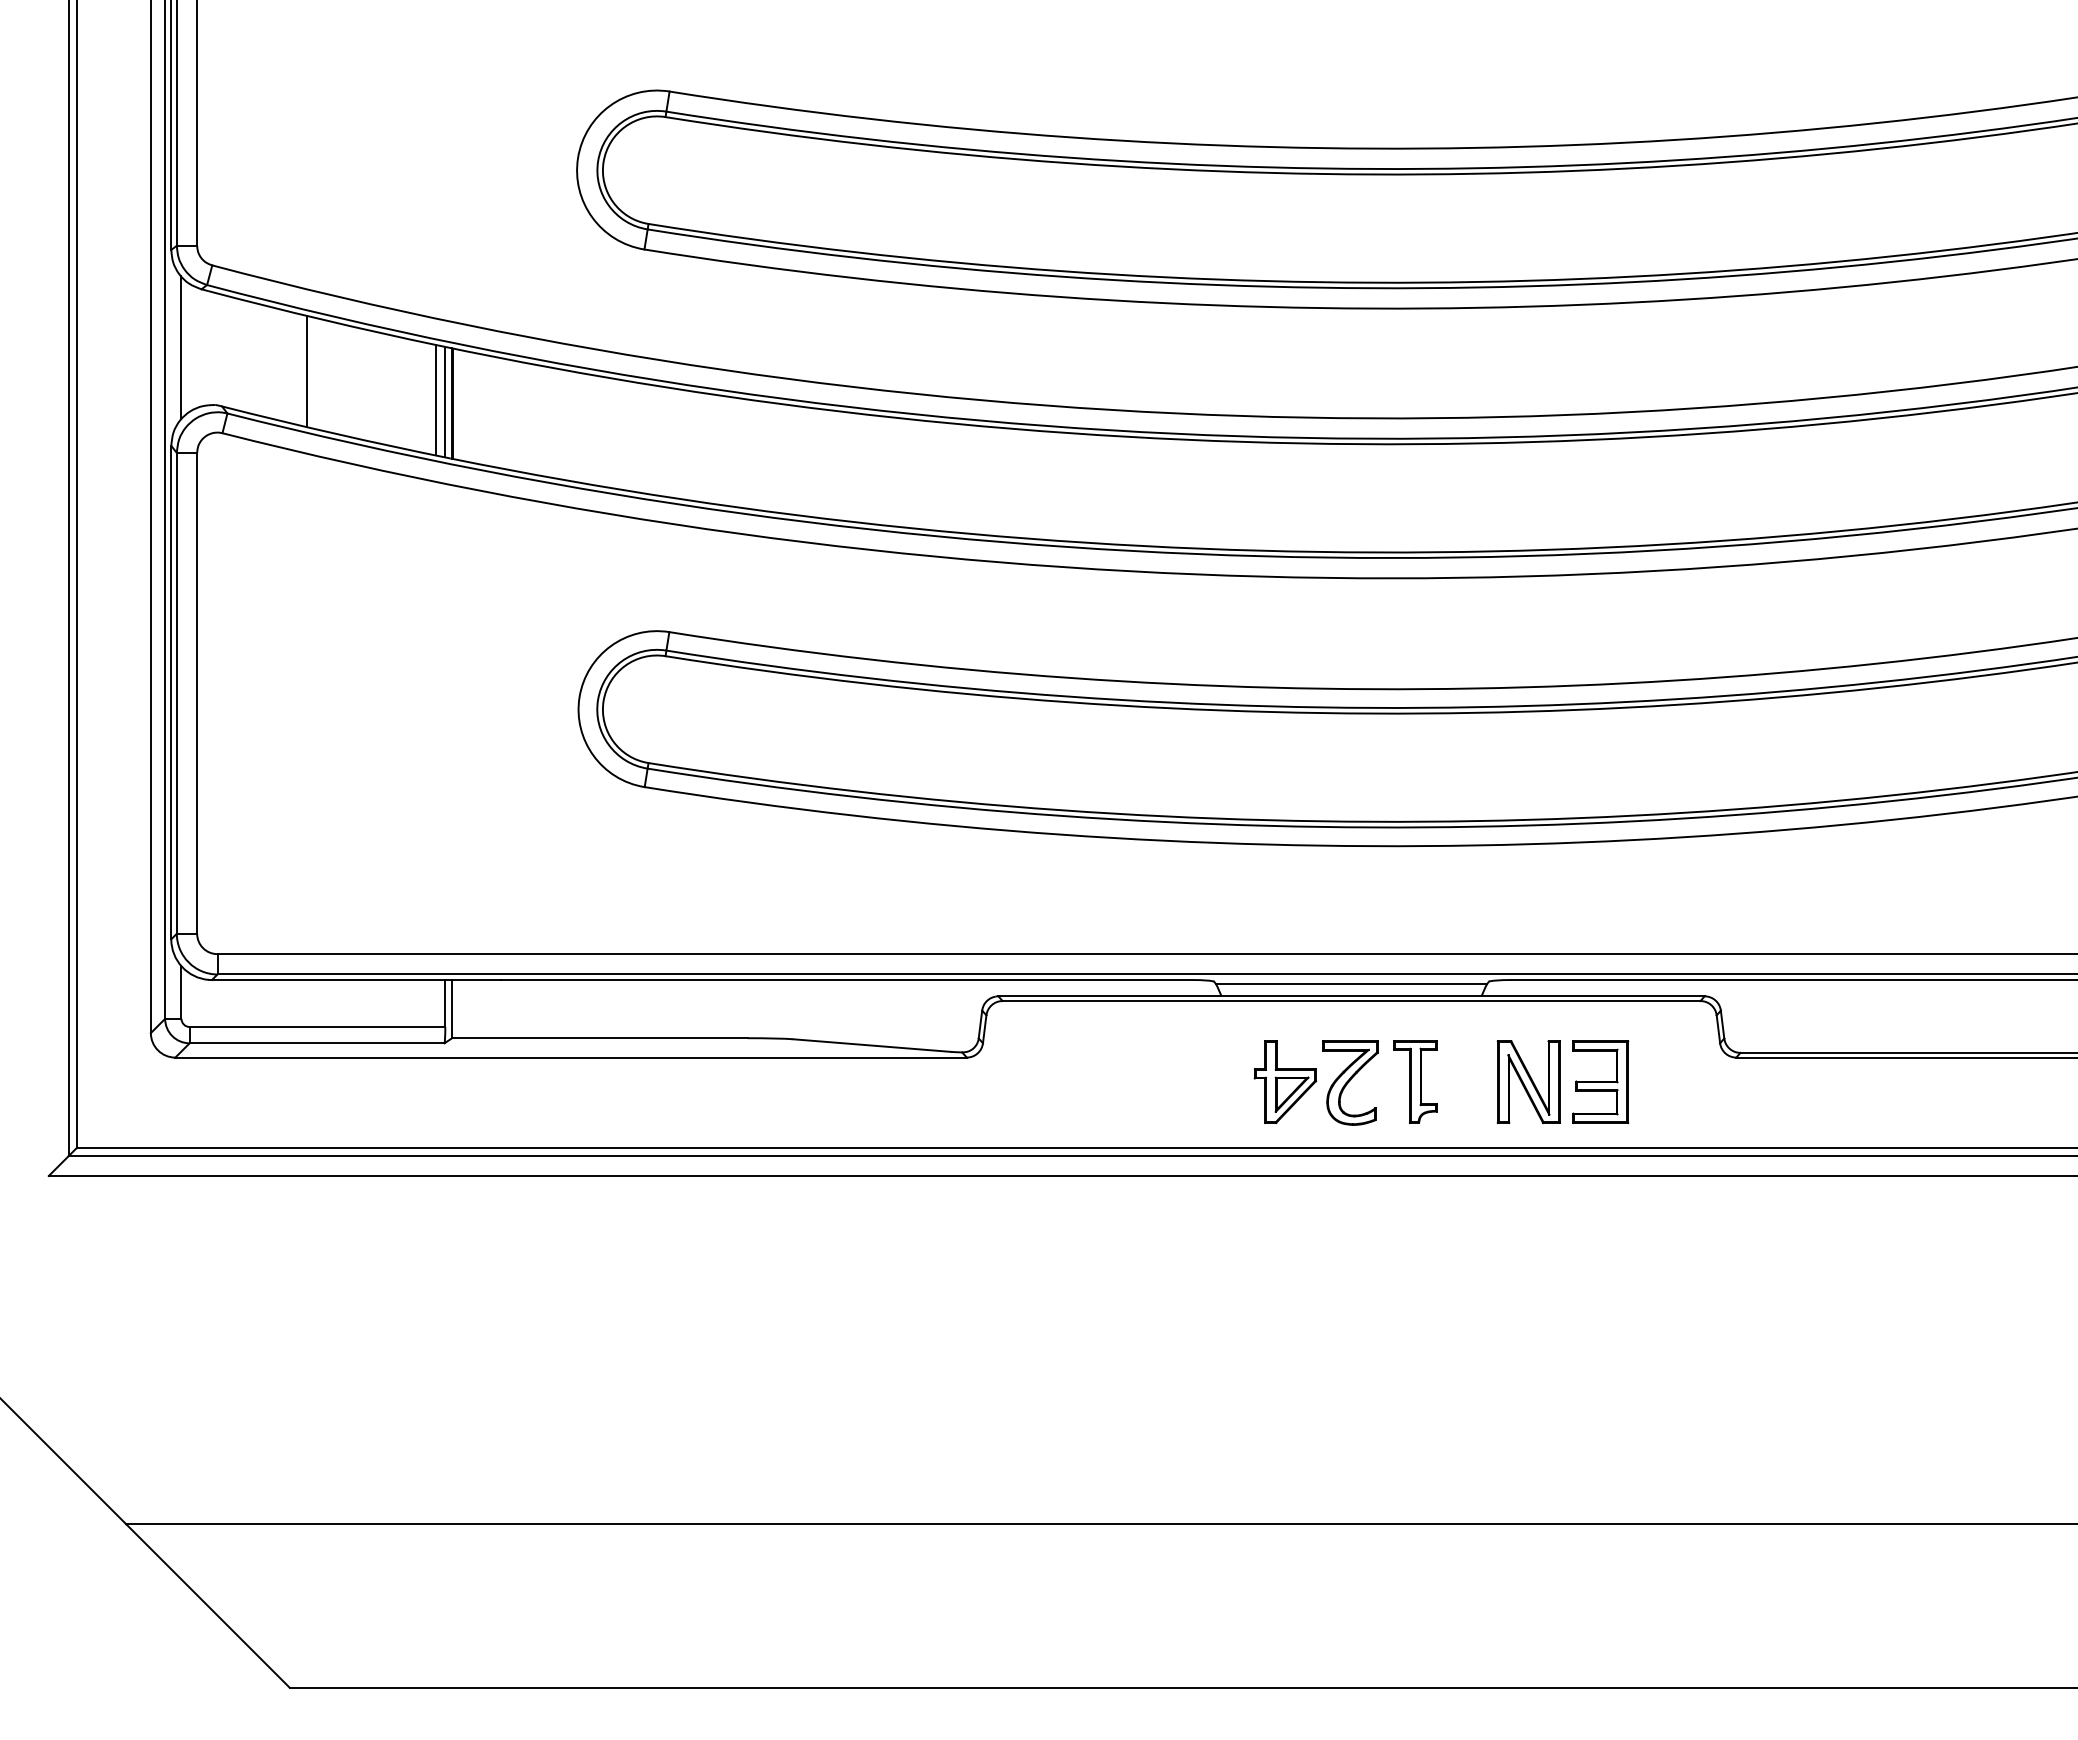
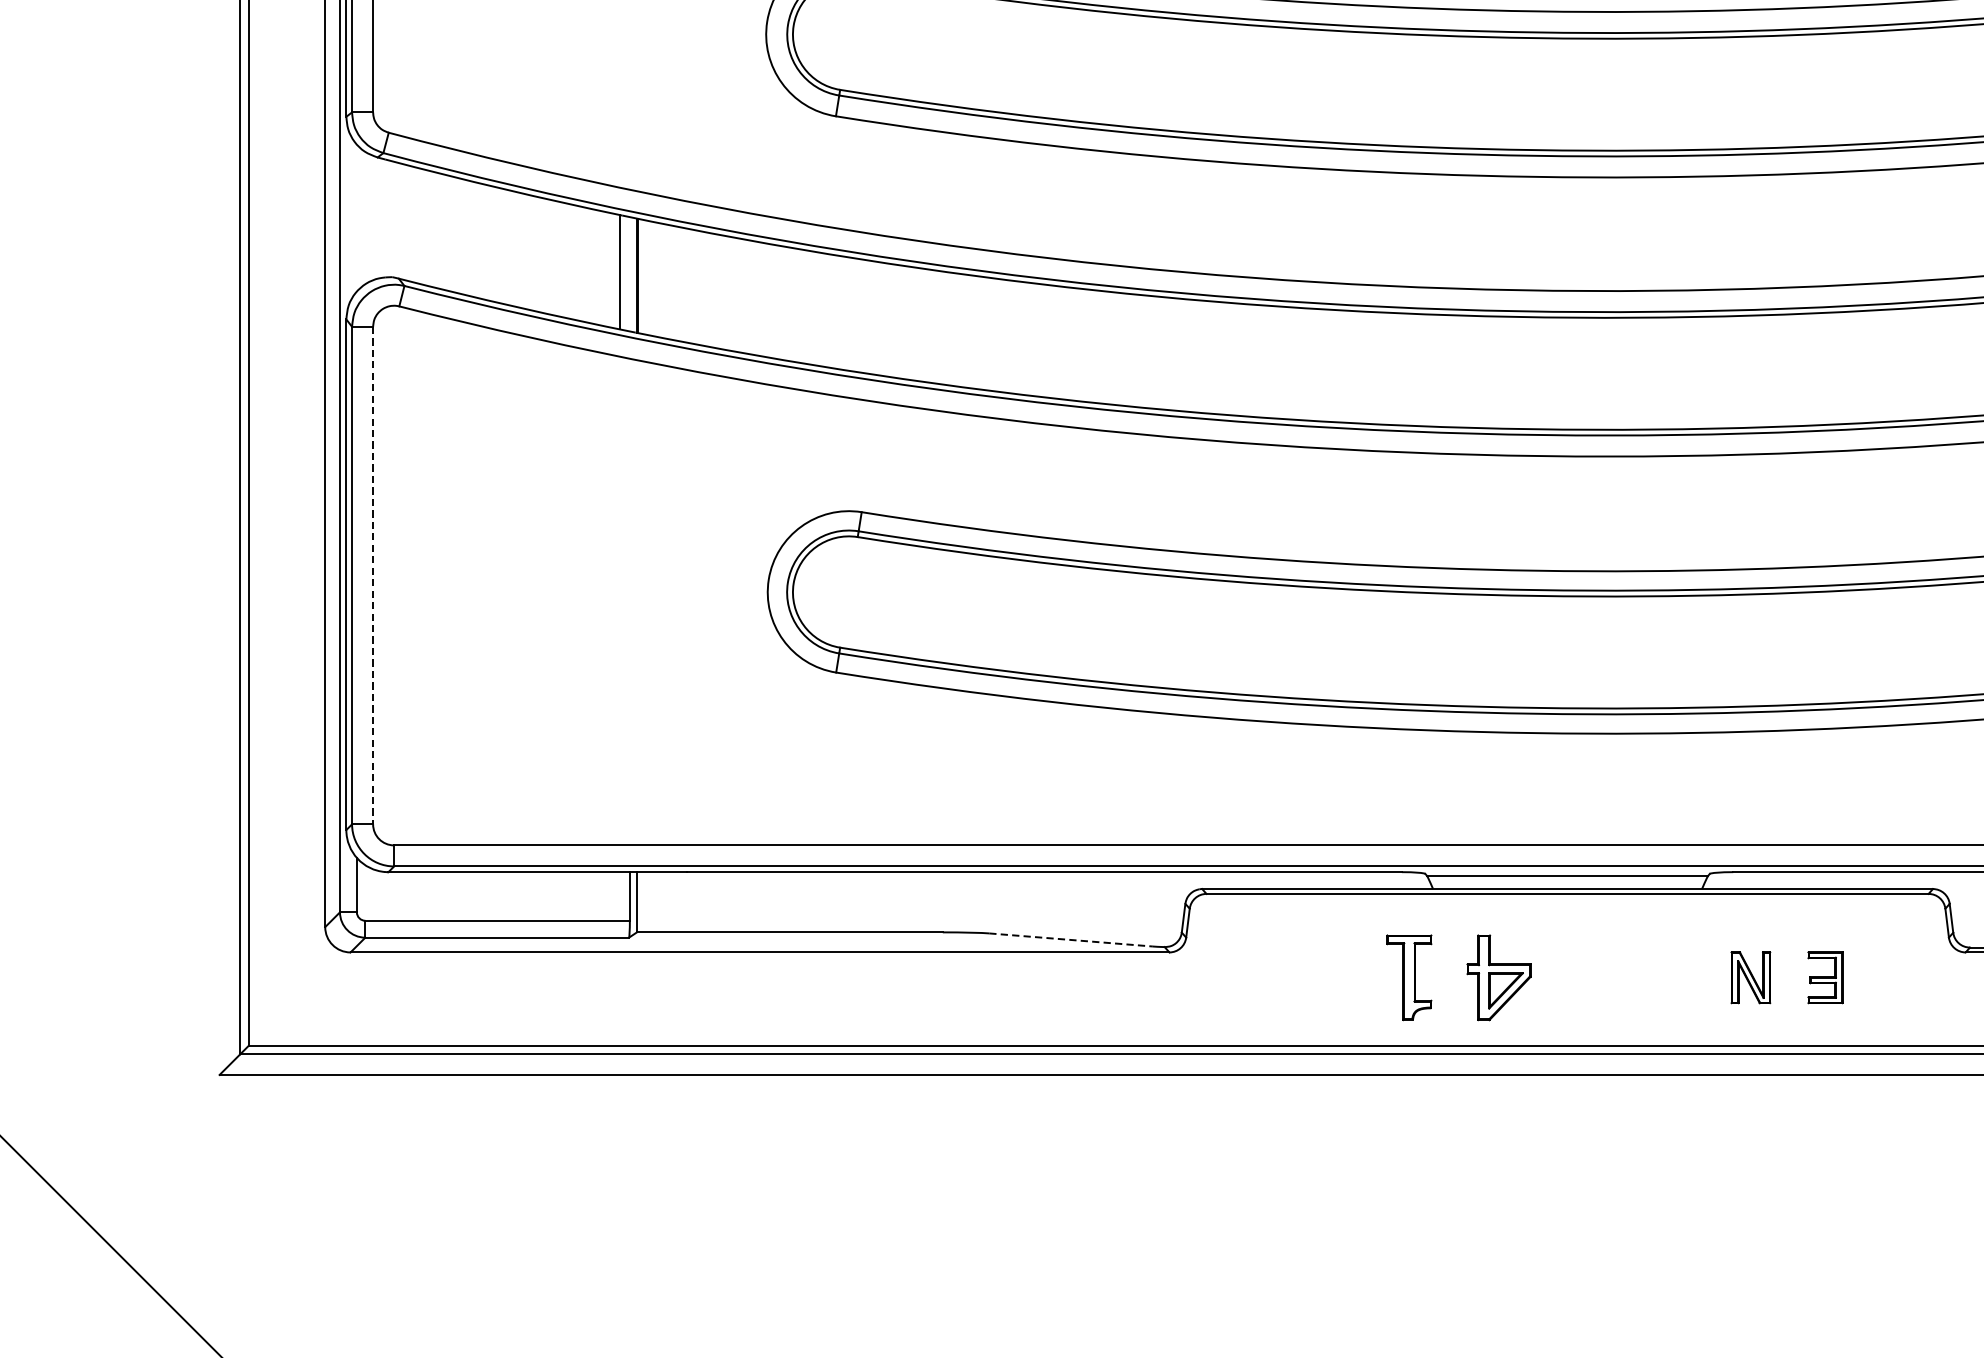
line: (181, 347) -> (356, 217), removed
line: (307, 371) -> (487, 242), removed
line: (445, 401) -> (630, 273), removed
line: (197, 693) -> (373, 575), solid -> dashed
line: (872, 1045) -> (1071, 939), solid -> dashed
part: (1415, 1081) -> (1409, 977), moved
part: (1528, 1081) -> (1750, 977), size x0.6
part: (1600, 1081) -> (1825, 977), size x0.6
part: (1350, 1082) -> (1566, 978), removed

